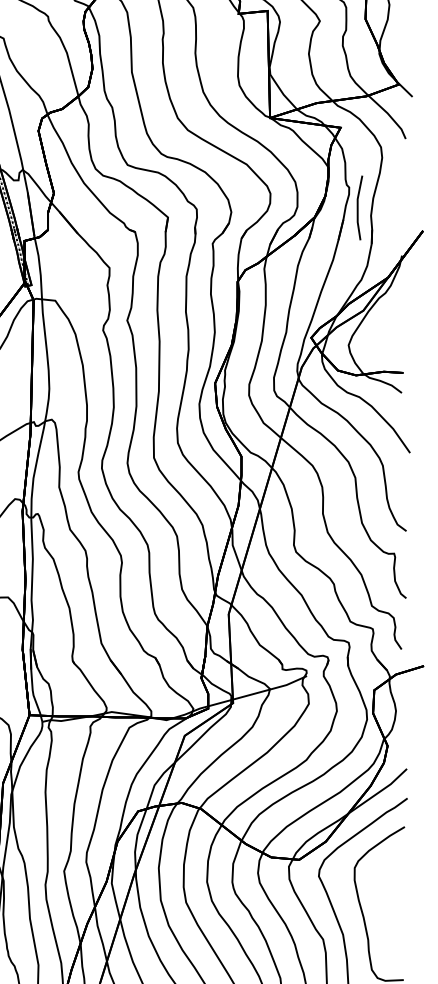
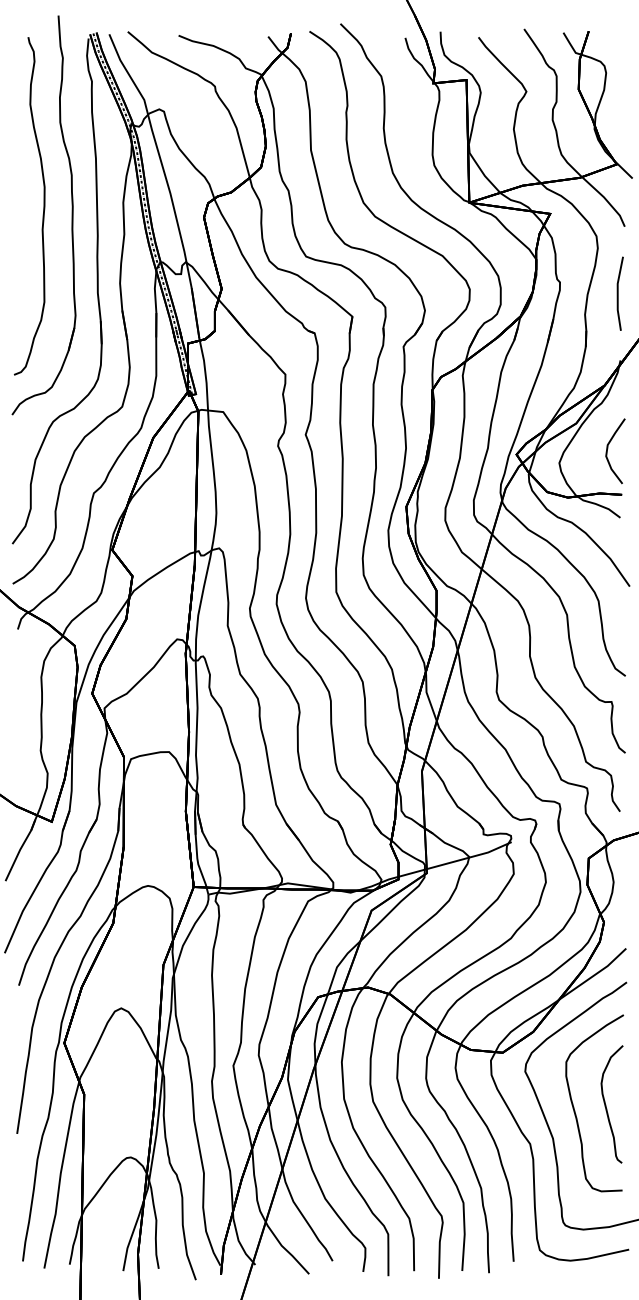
line: (358, 207) -> (618, 293), moved
curve: (391, 332) -> (608, 448), added
curve: (389, 905) -> (606, 1104), added

